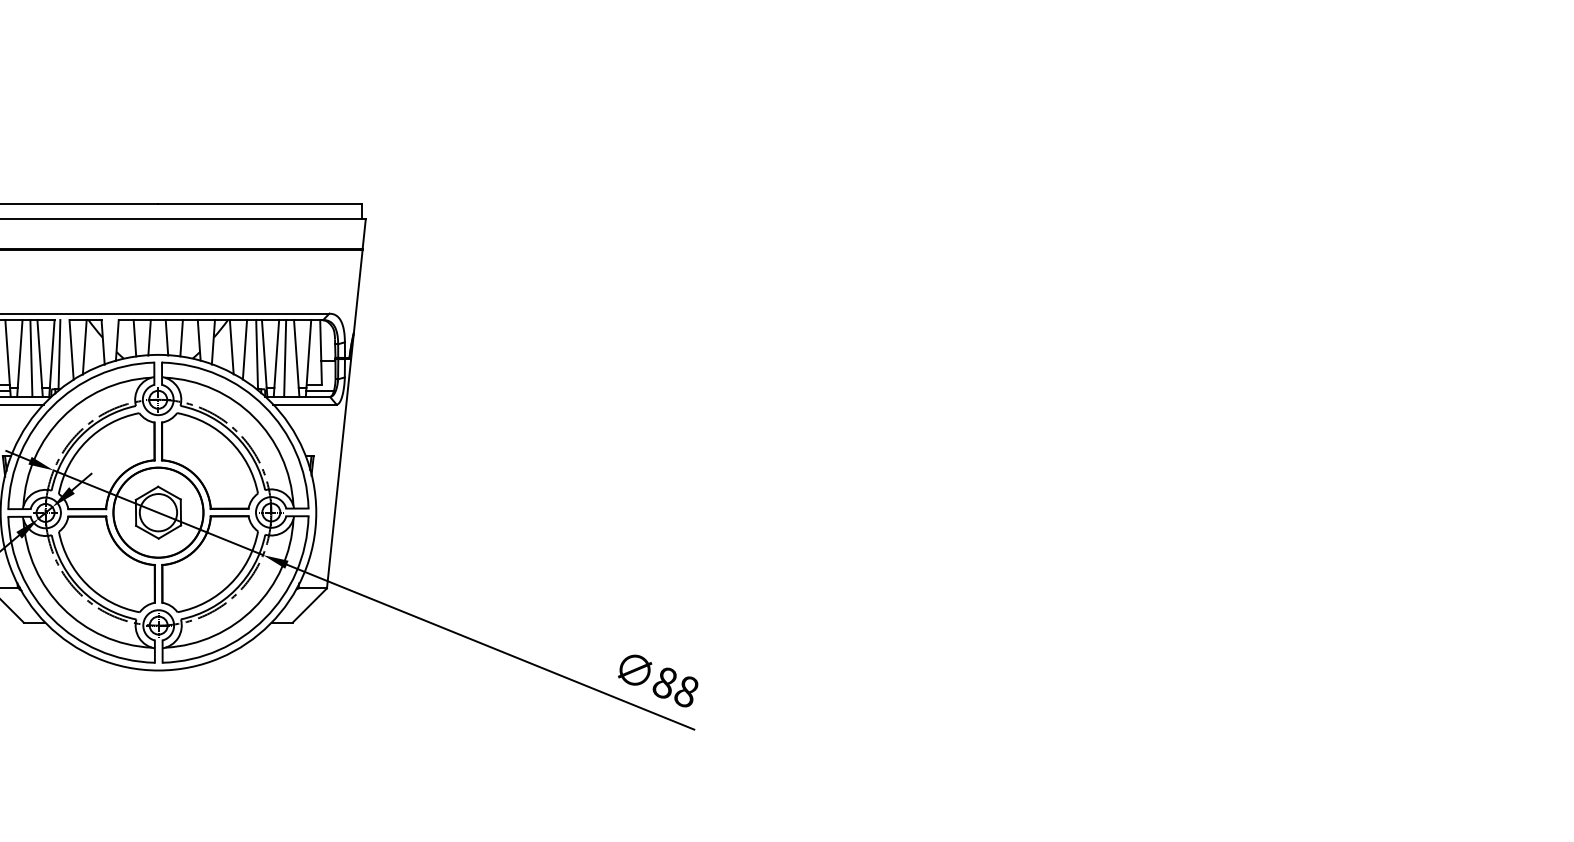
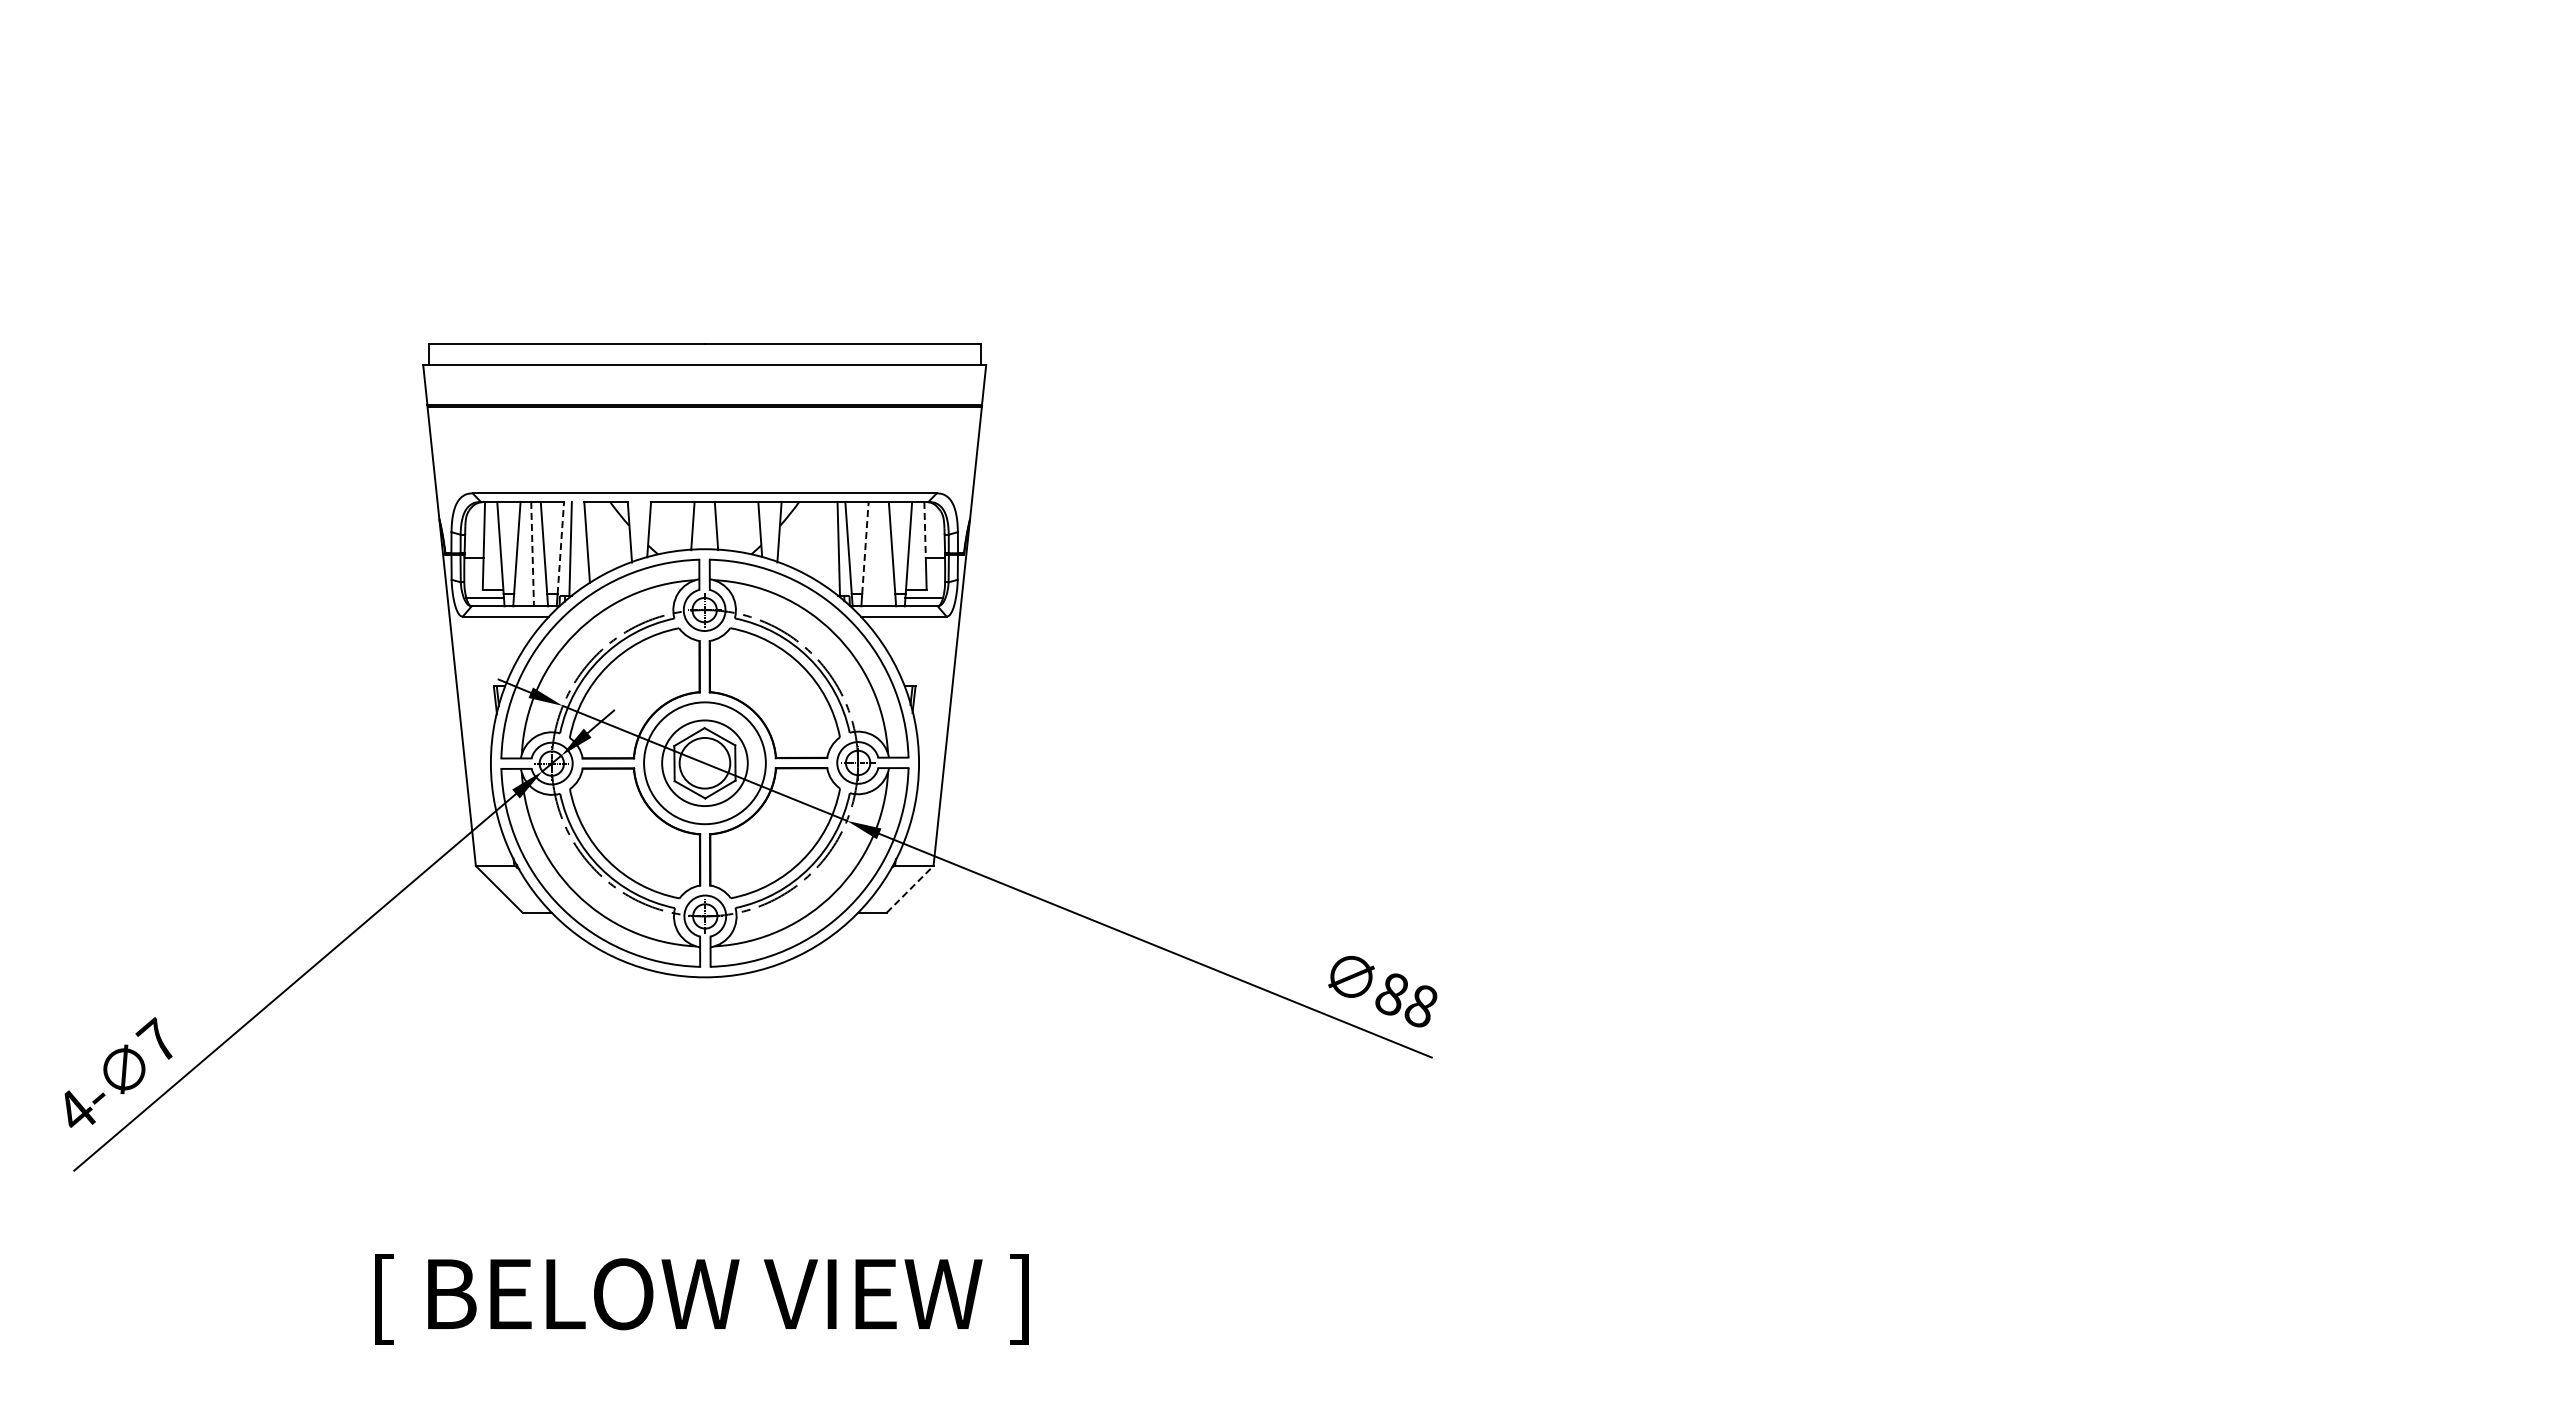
line: (134, 338) -> (672, 526), removed
line: (181, 338) -> (736, 526), removed
line: (321, 340) -> (925, 529), solid -> dashed
line: (84, 346) -> (604, 538), removed
line: (231, 346) -> (803, 538), removed
line: (245, 349) -> (822, 541), removed
line: (51, 353) -> (560, 547), solid -> dashed
line: (276, 353) -> (865, 547), solid -> dashed
line: (31, 358) -> (532, 554), solid -> dashed
line: (284, 358) -> (876, 553), removed
circle: (158, 512) -> (704, 763), size x0.7
line: (309, 605) -> (910, 888), solid -> dashed

